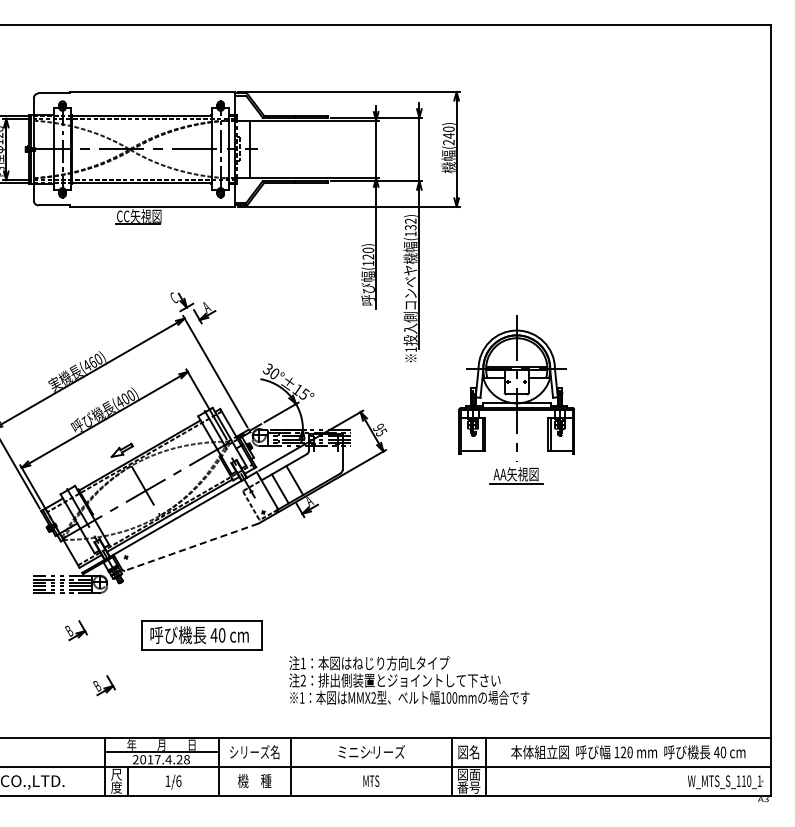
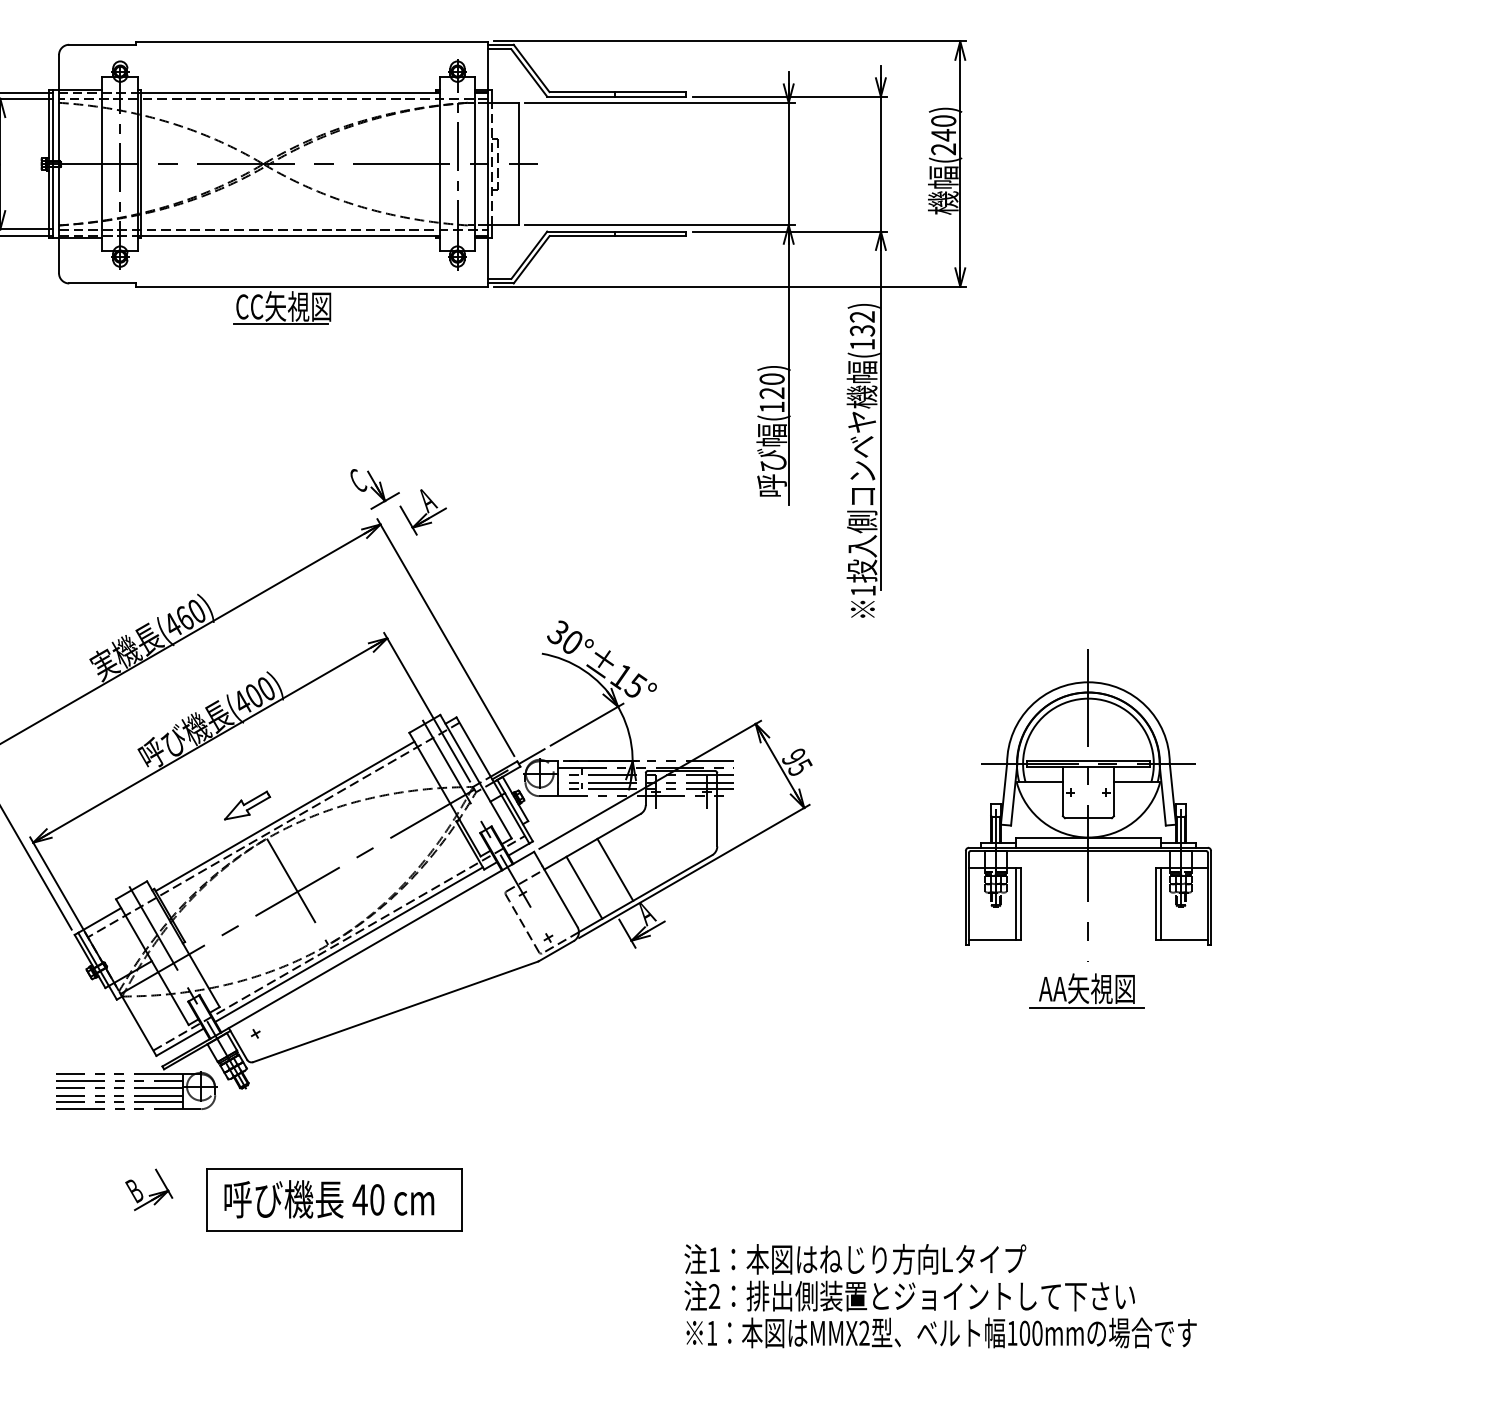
part: (516, 399) -> (1087, 829), moved
line: (191, 547) -> (395, 1012), dashed -> solid
part: (201, 635) -> (333, 1200), moved
text: (409, 680) -> (940, 1296), moved
part: (104, 685) -> (209, 1306), removed

